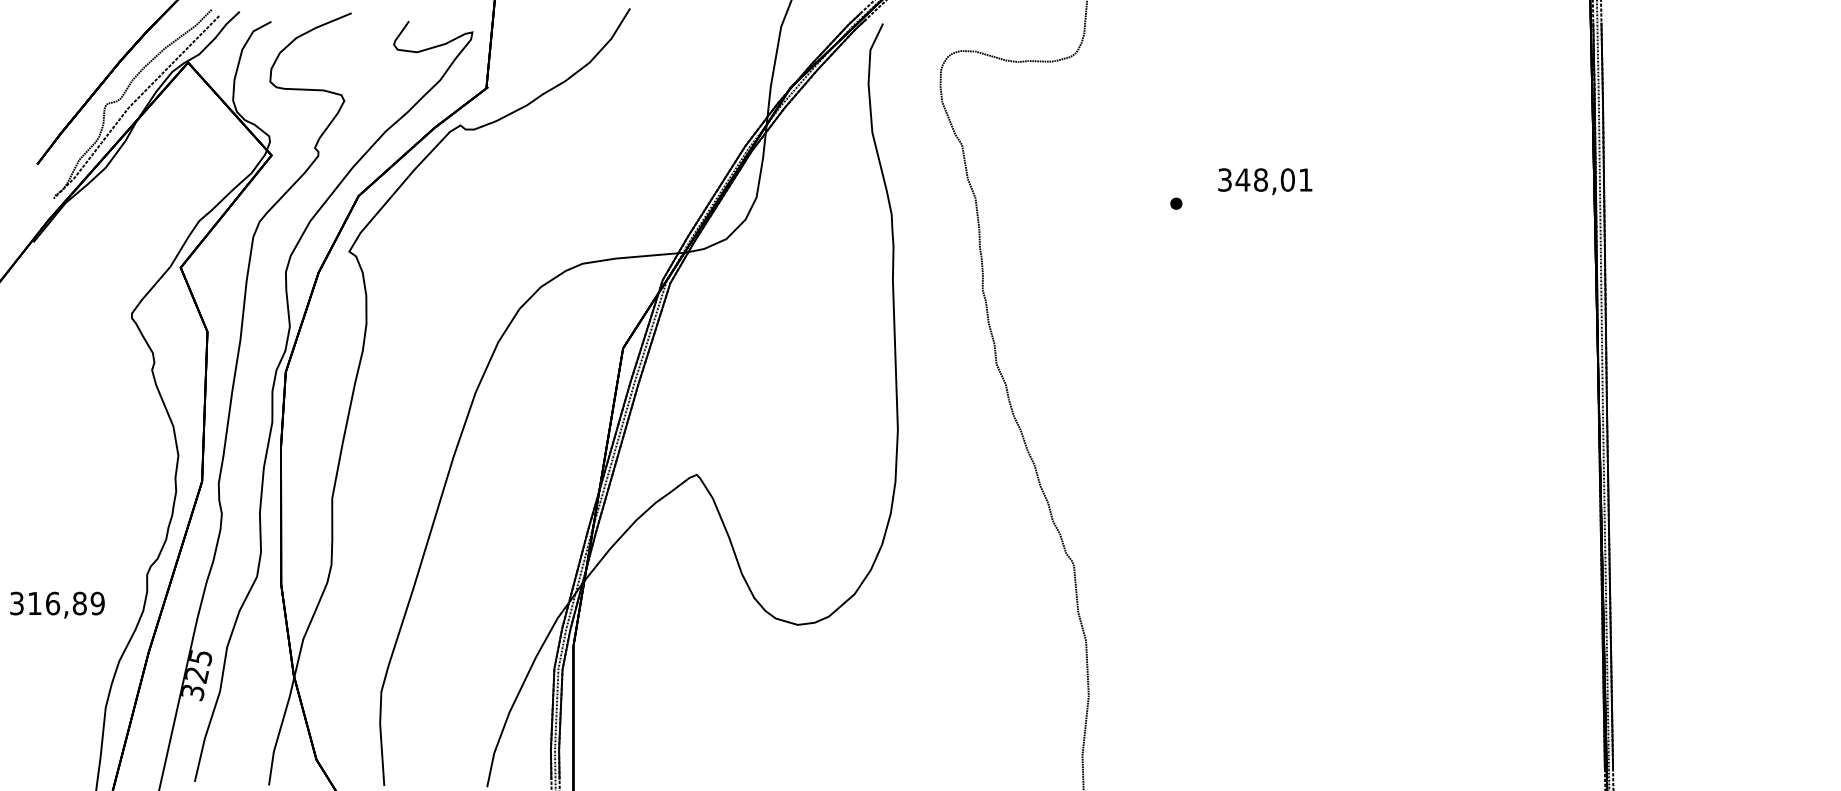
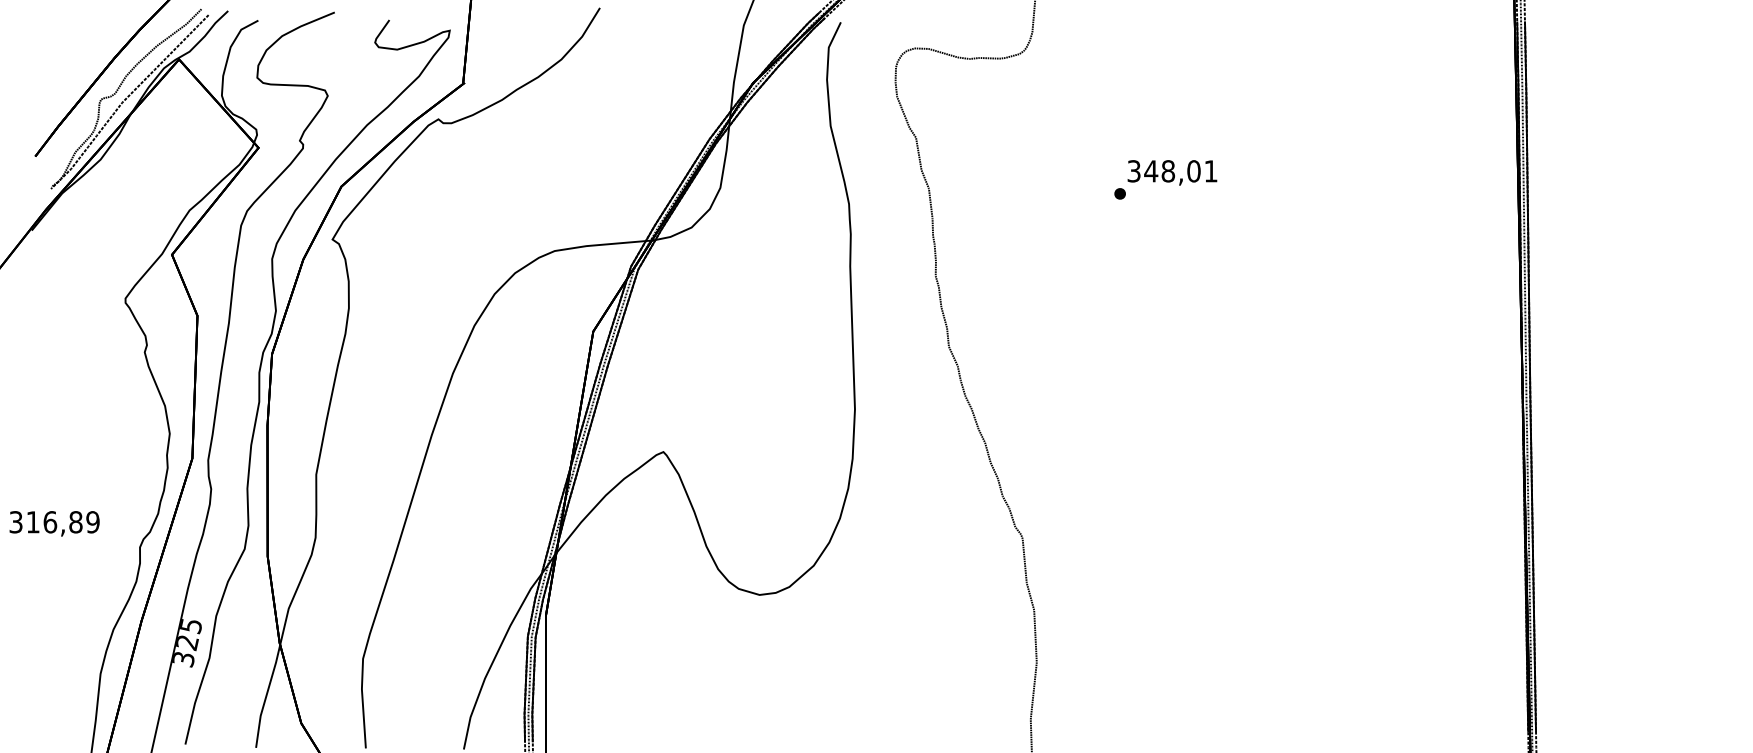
text: (1265, 181) -> (1172, 172), moved
text: (57, 604) -> (54, 523), moved

